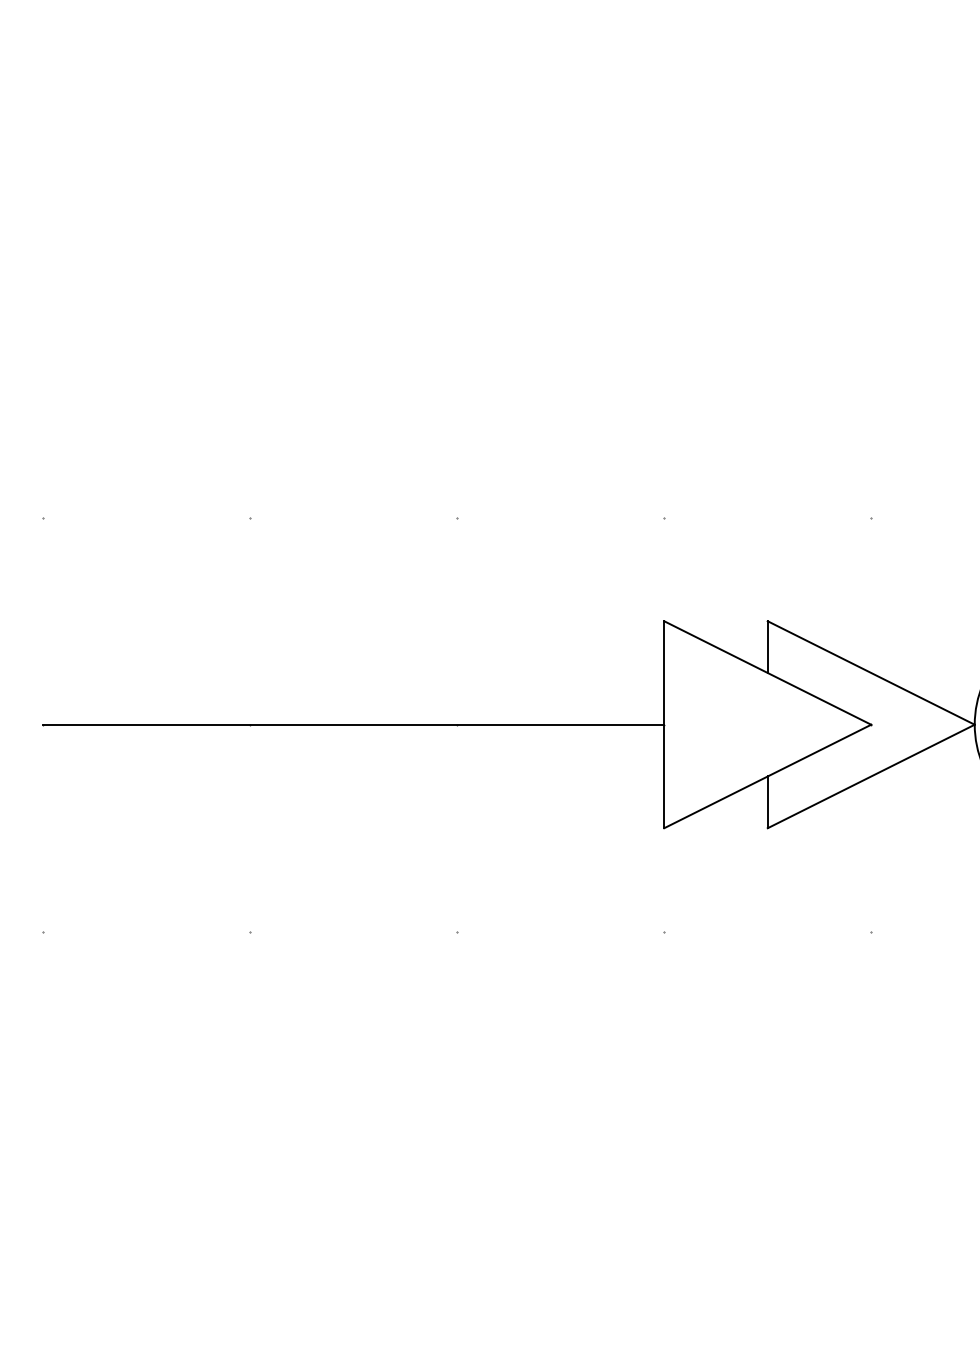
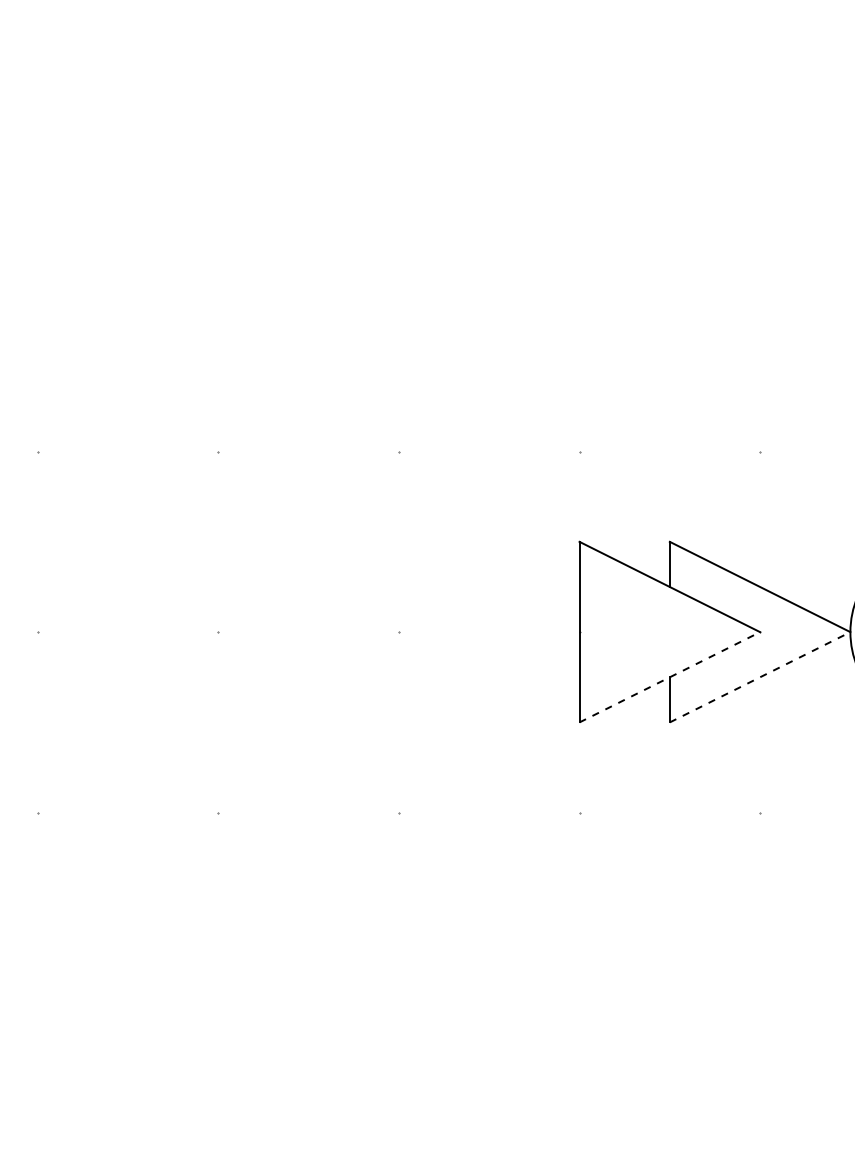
line: (353, 725) -> (308, 632), removed
line: (767, 776) -> (669, 677), solid -> dashed
line: (871, 776) -> (760, 677), solid -> dashed

